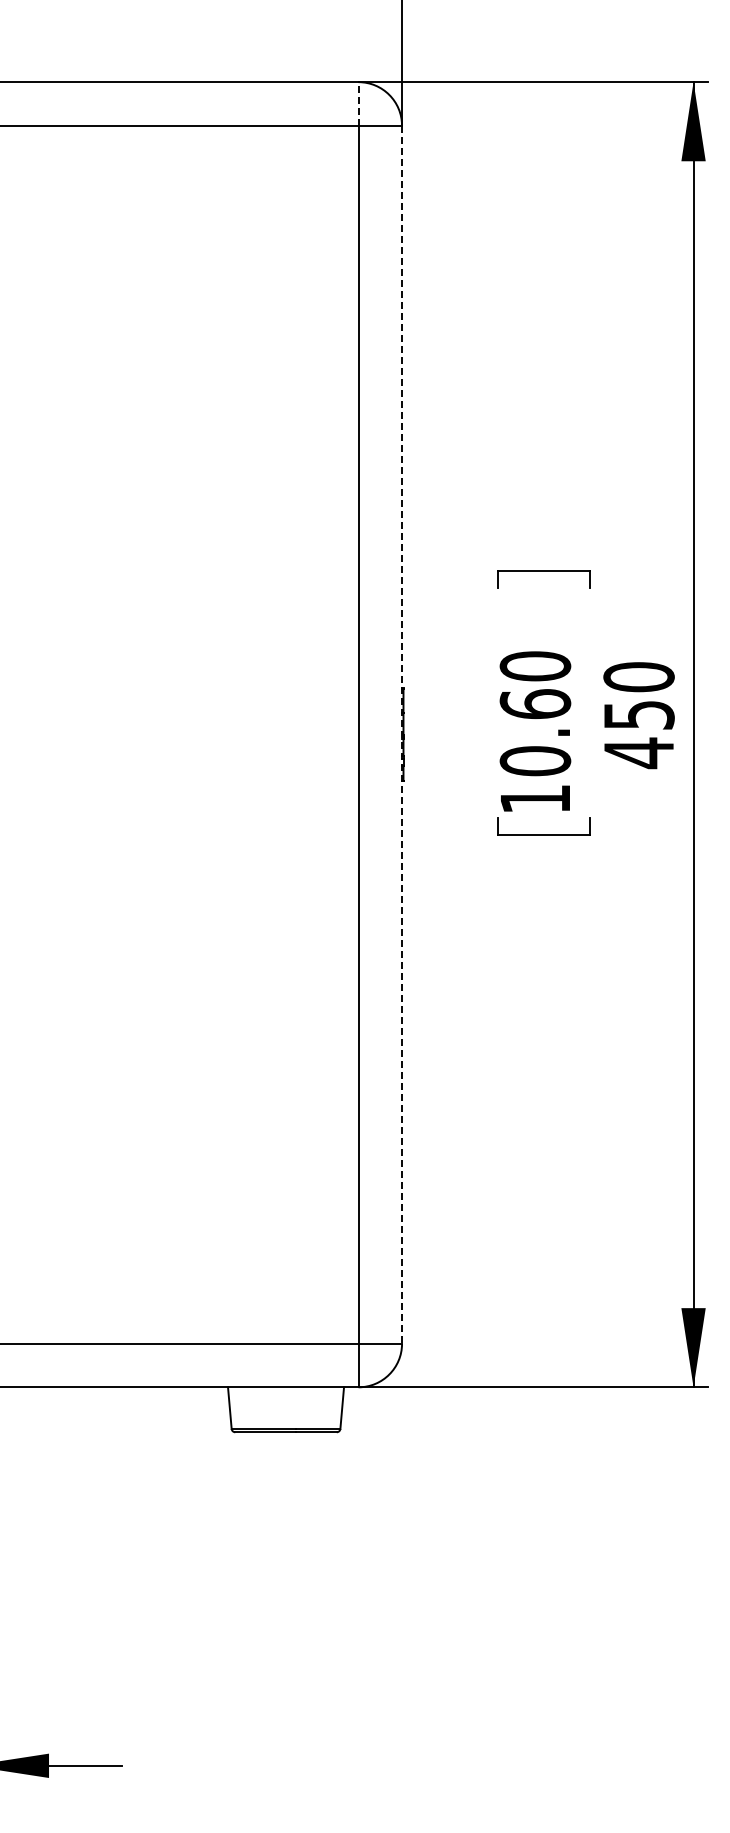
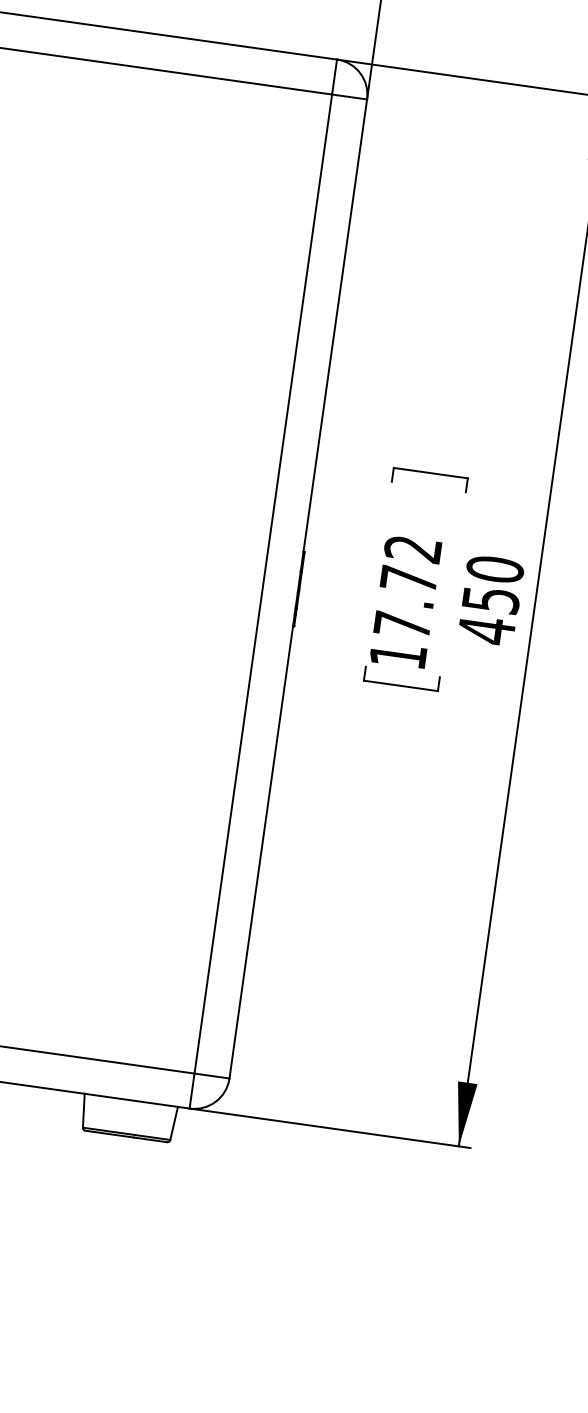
line: (358, 103) -> (334, 76), dashed -> solid
text: (535, 713) -> (407, 586), 10.60 -> 17.72
line: (402, 735) -> (298, 589), dashed -> solid

